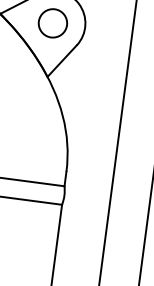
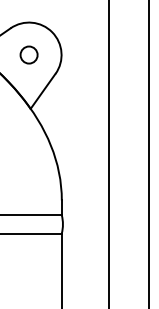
circle: (52, 22) -> (28, 54), size x0.6

